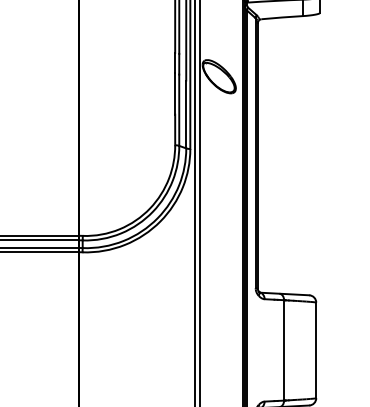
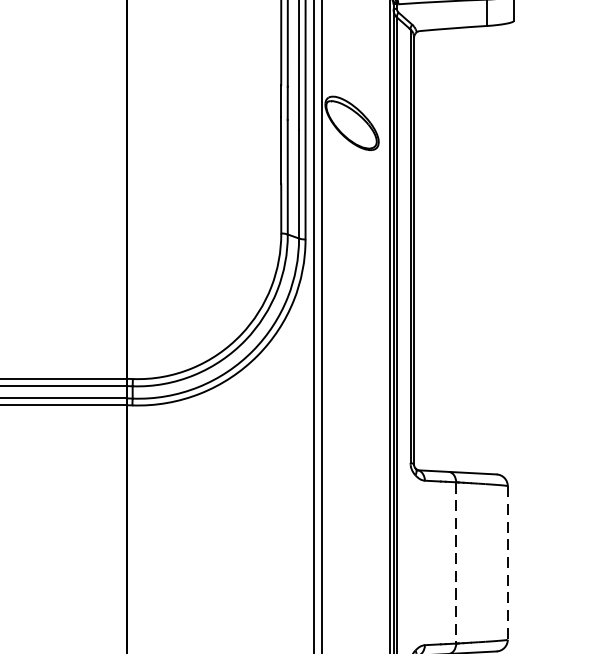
line: (284, 350) -> (456, 563), solid -> dashed
line: (316, 350) -> (508, 563), solid -> dashed

